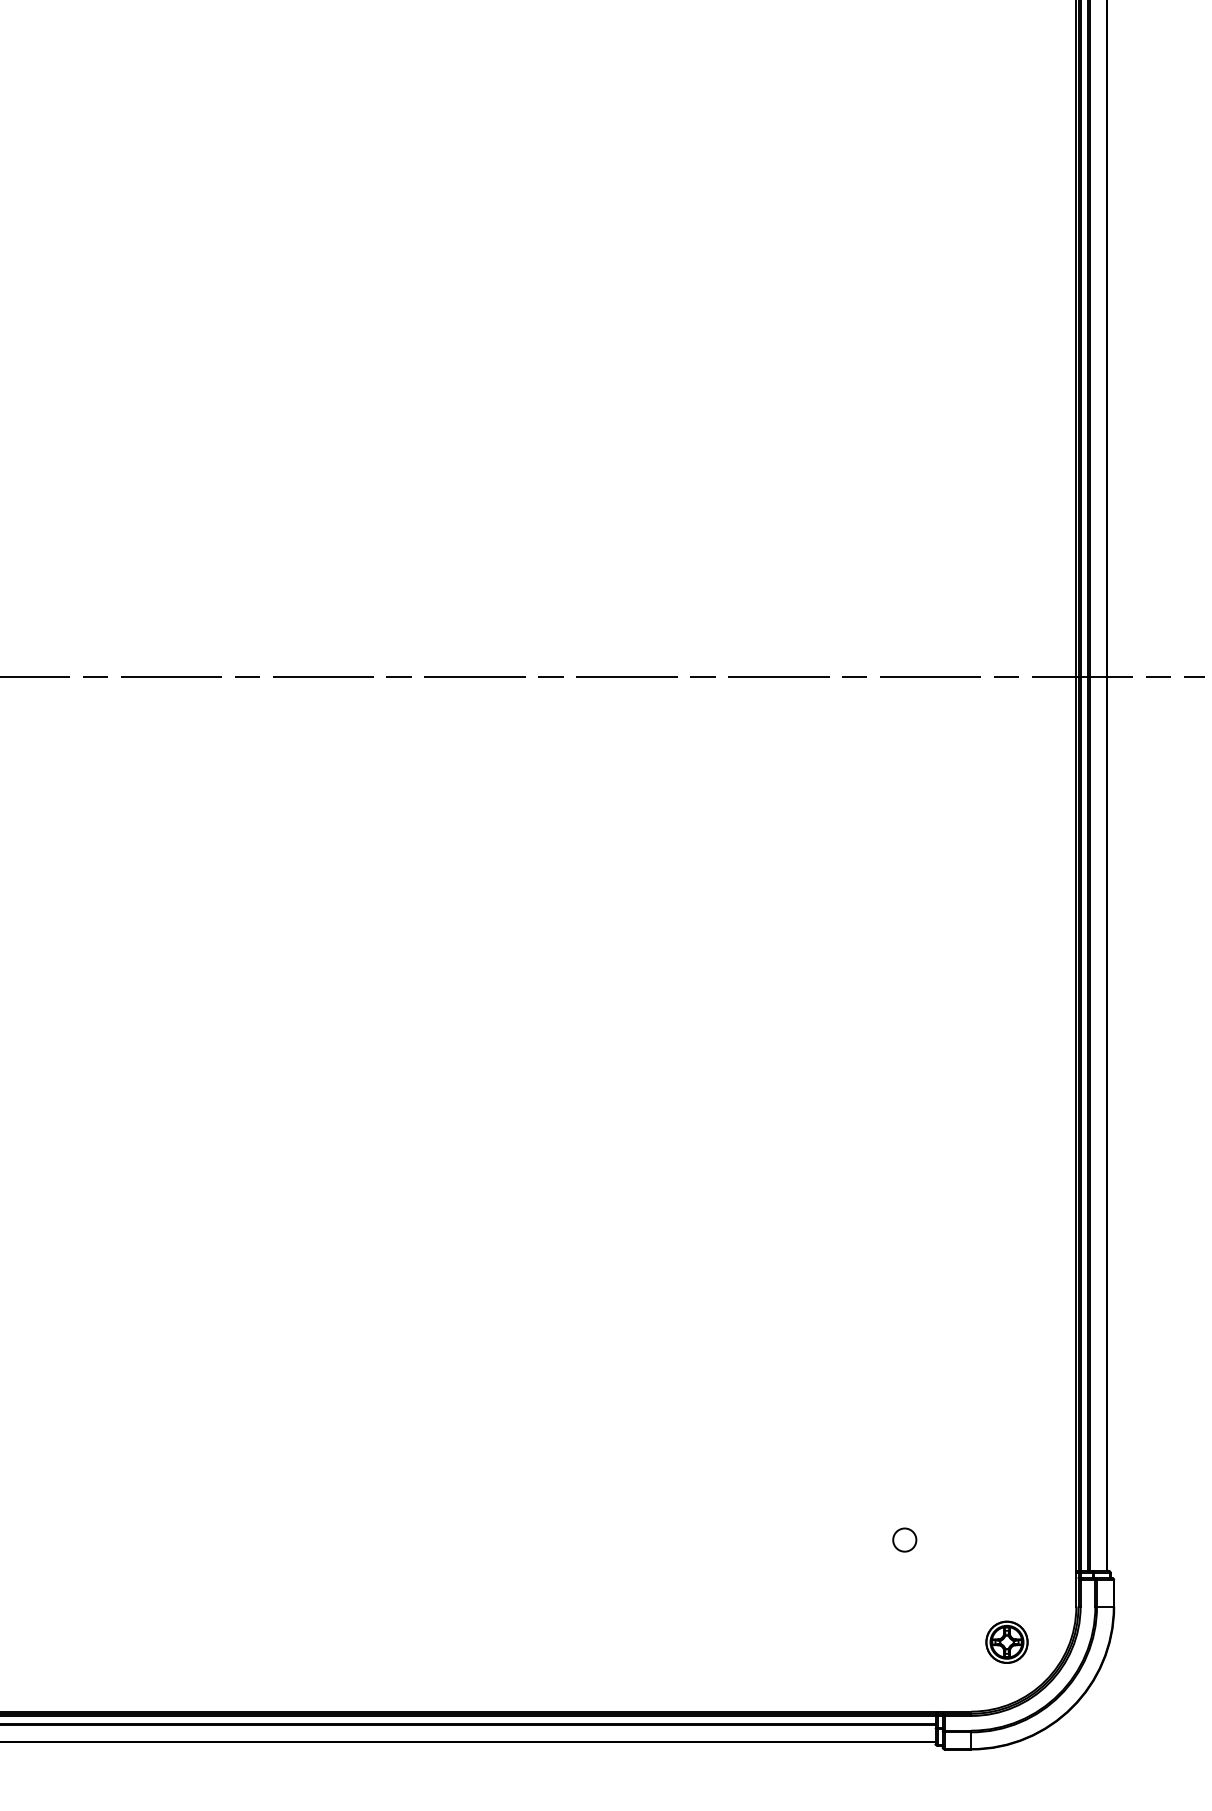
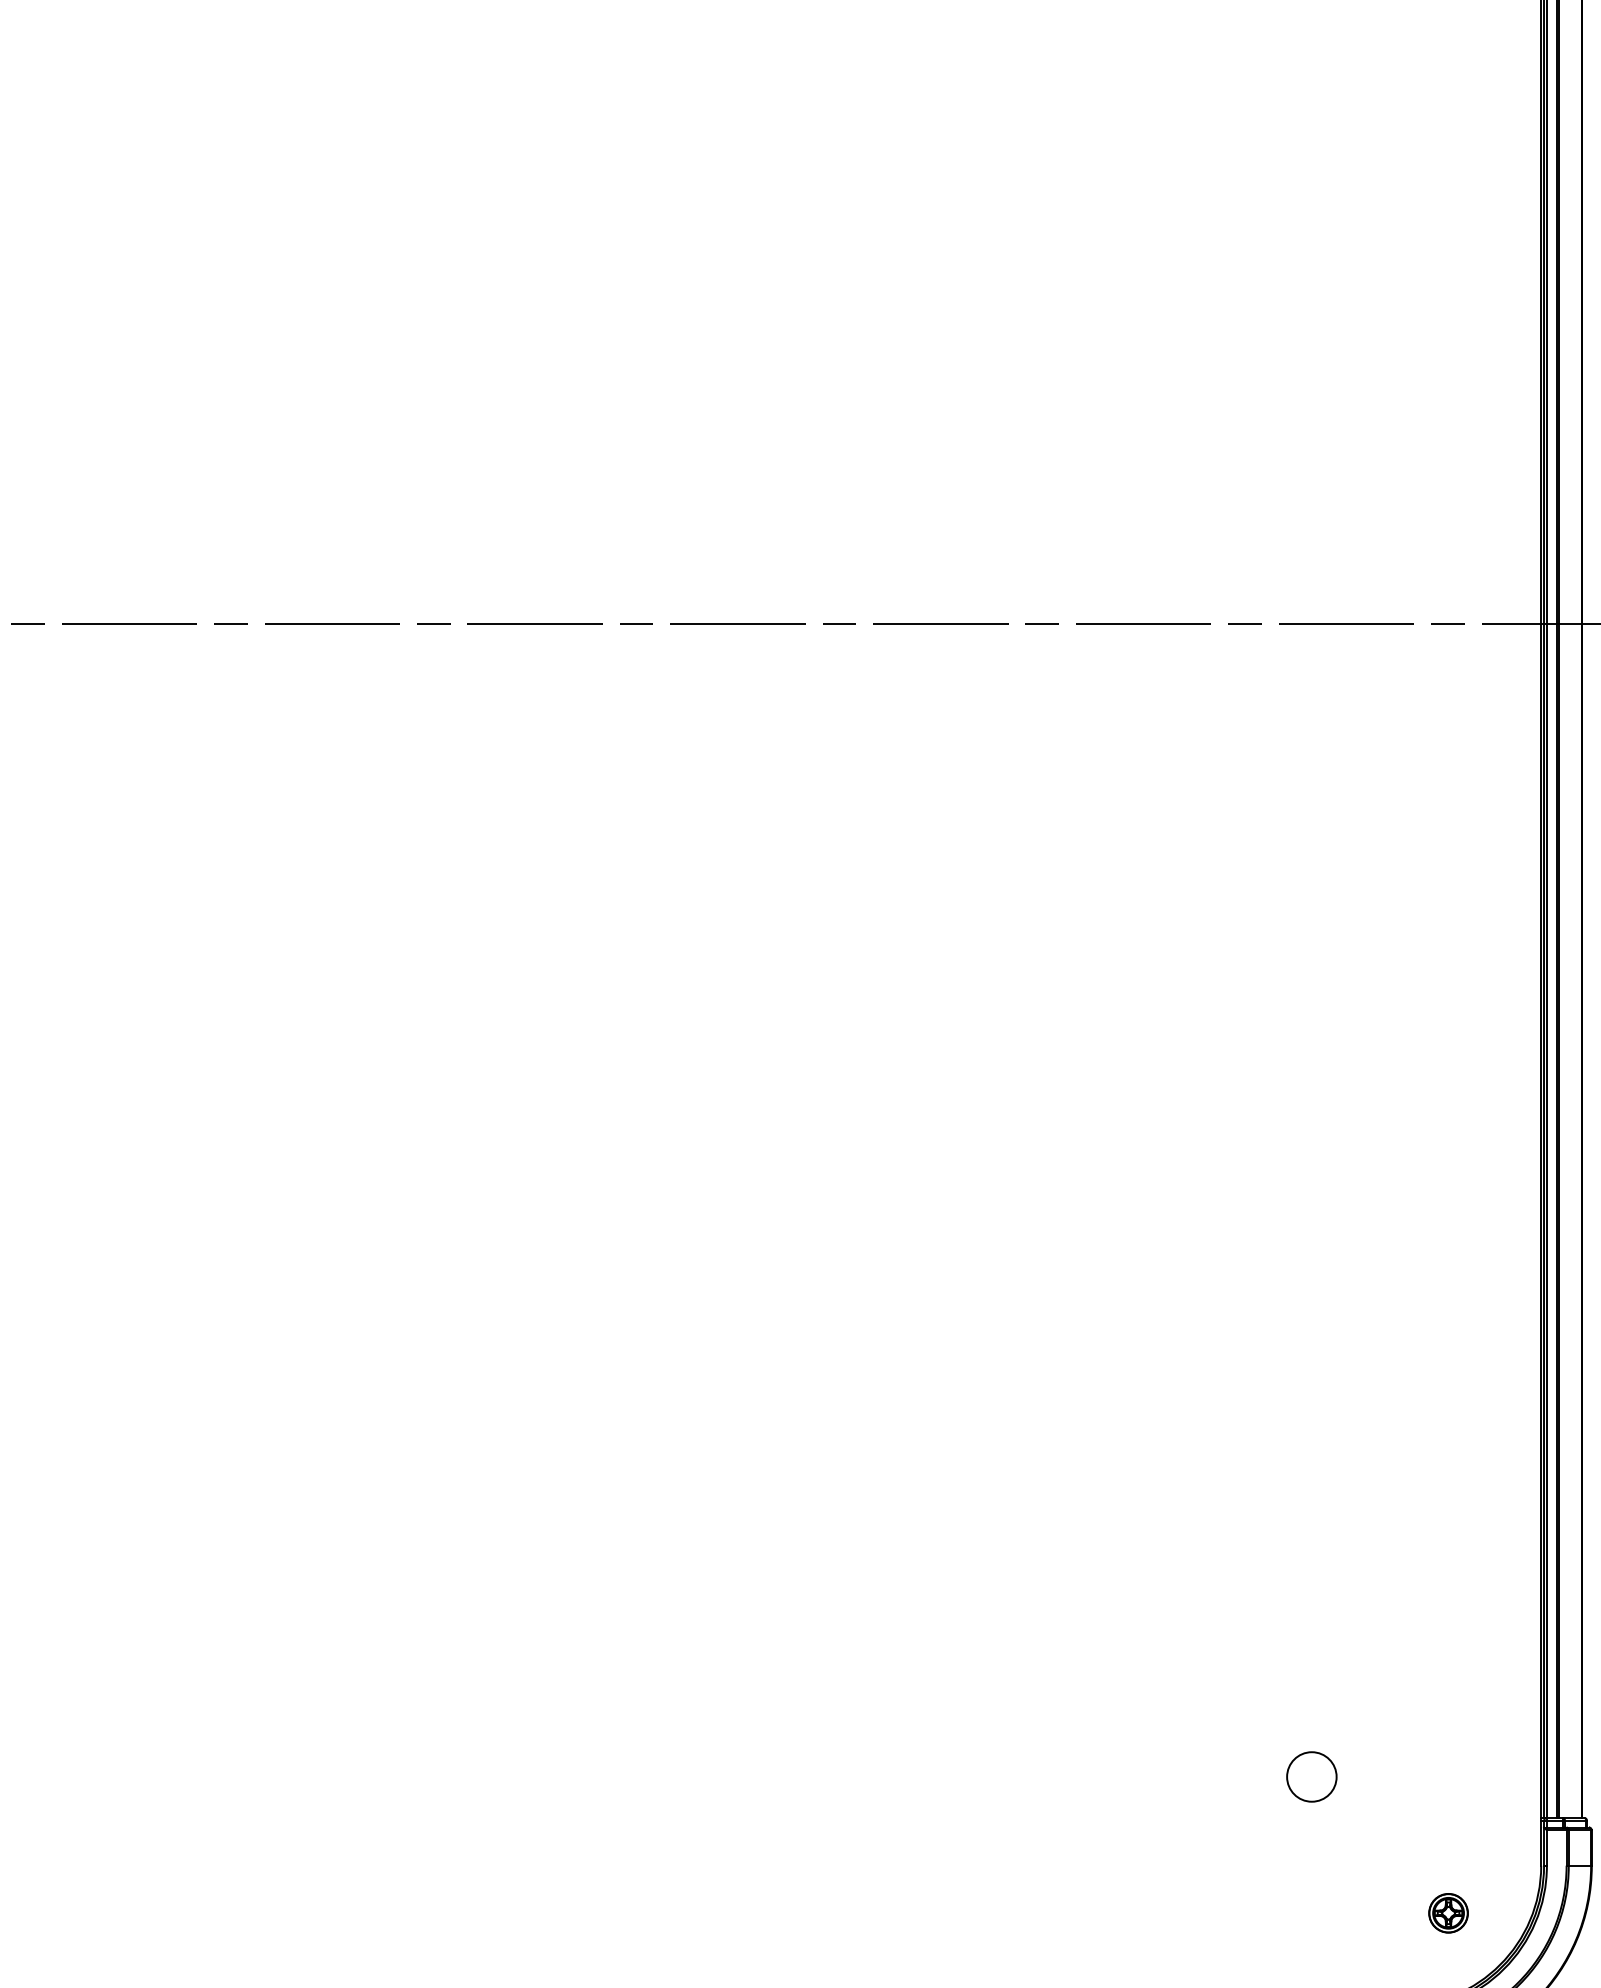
circle: (904, 1539) -> (1311, 1776), size x1.6
part: (1006, 1641) -> (1447, 1912), size x0.7

